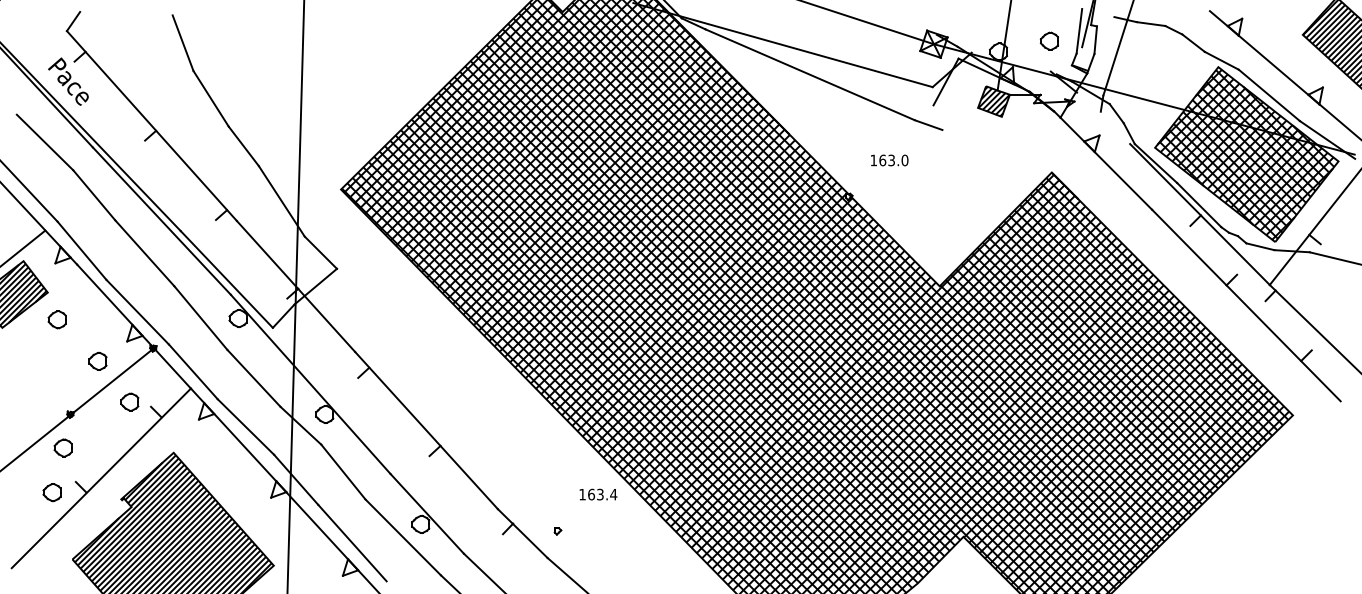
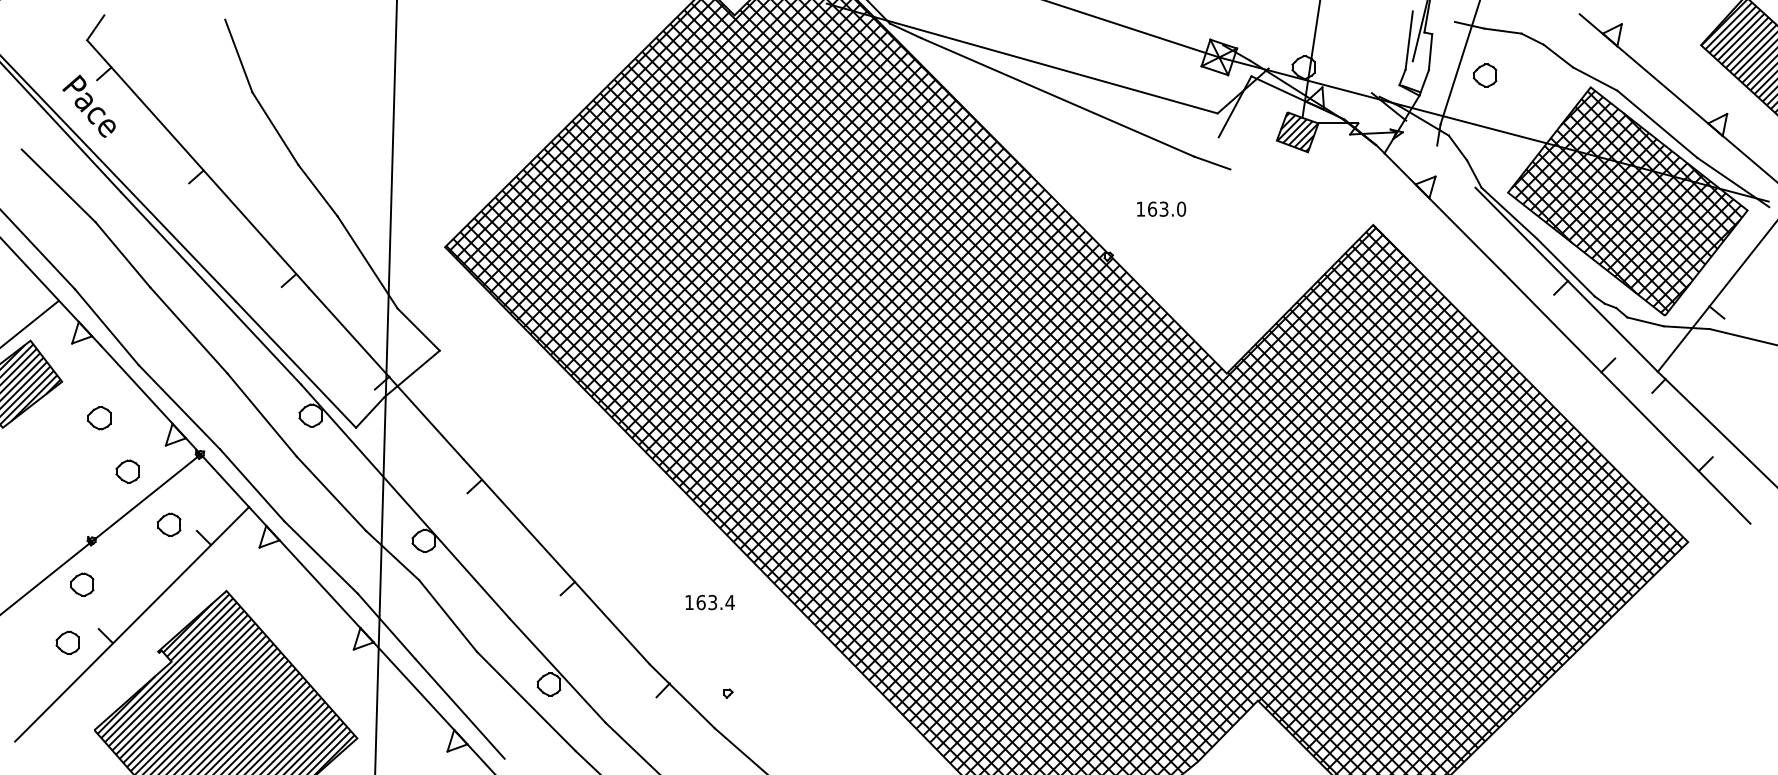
part: (1049, 41) -> (1485, 75), moved
part: (57, 319) -> (99, 418), moved
text: (597, 494) -> (709, 602), moved

